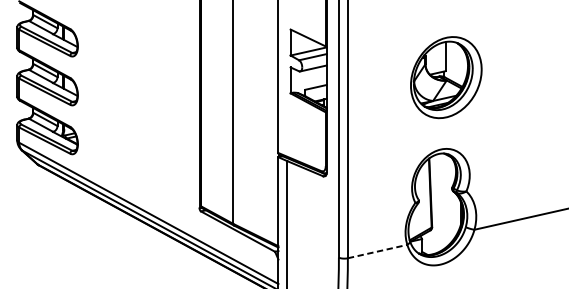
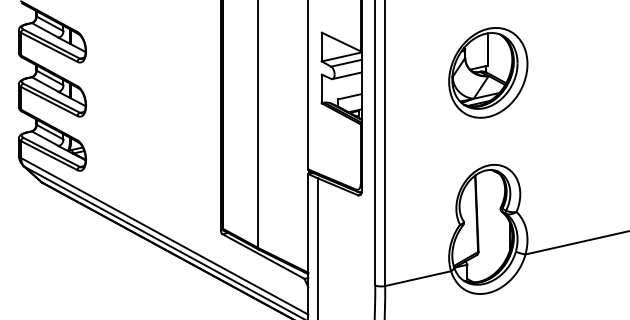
part: (446, 77) -> (488, 72), moved
line: (377, 251) -> (418, 278), dashed -> solid

